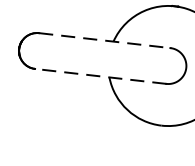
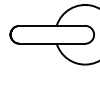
line: (105, 39) -> (52, 25), dashed -> solid
line: (101, 75) -> (52, 43), dashed -> solid

